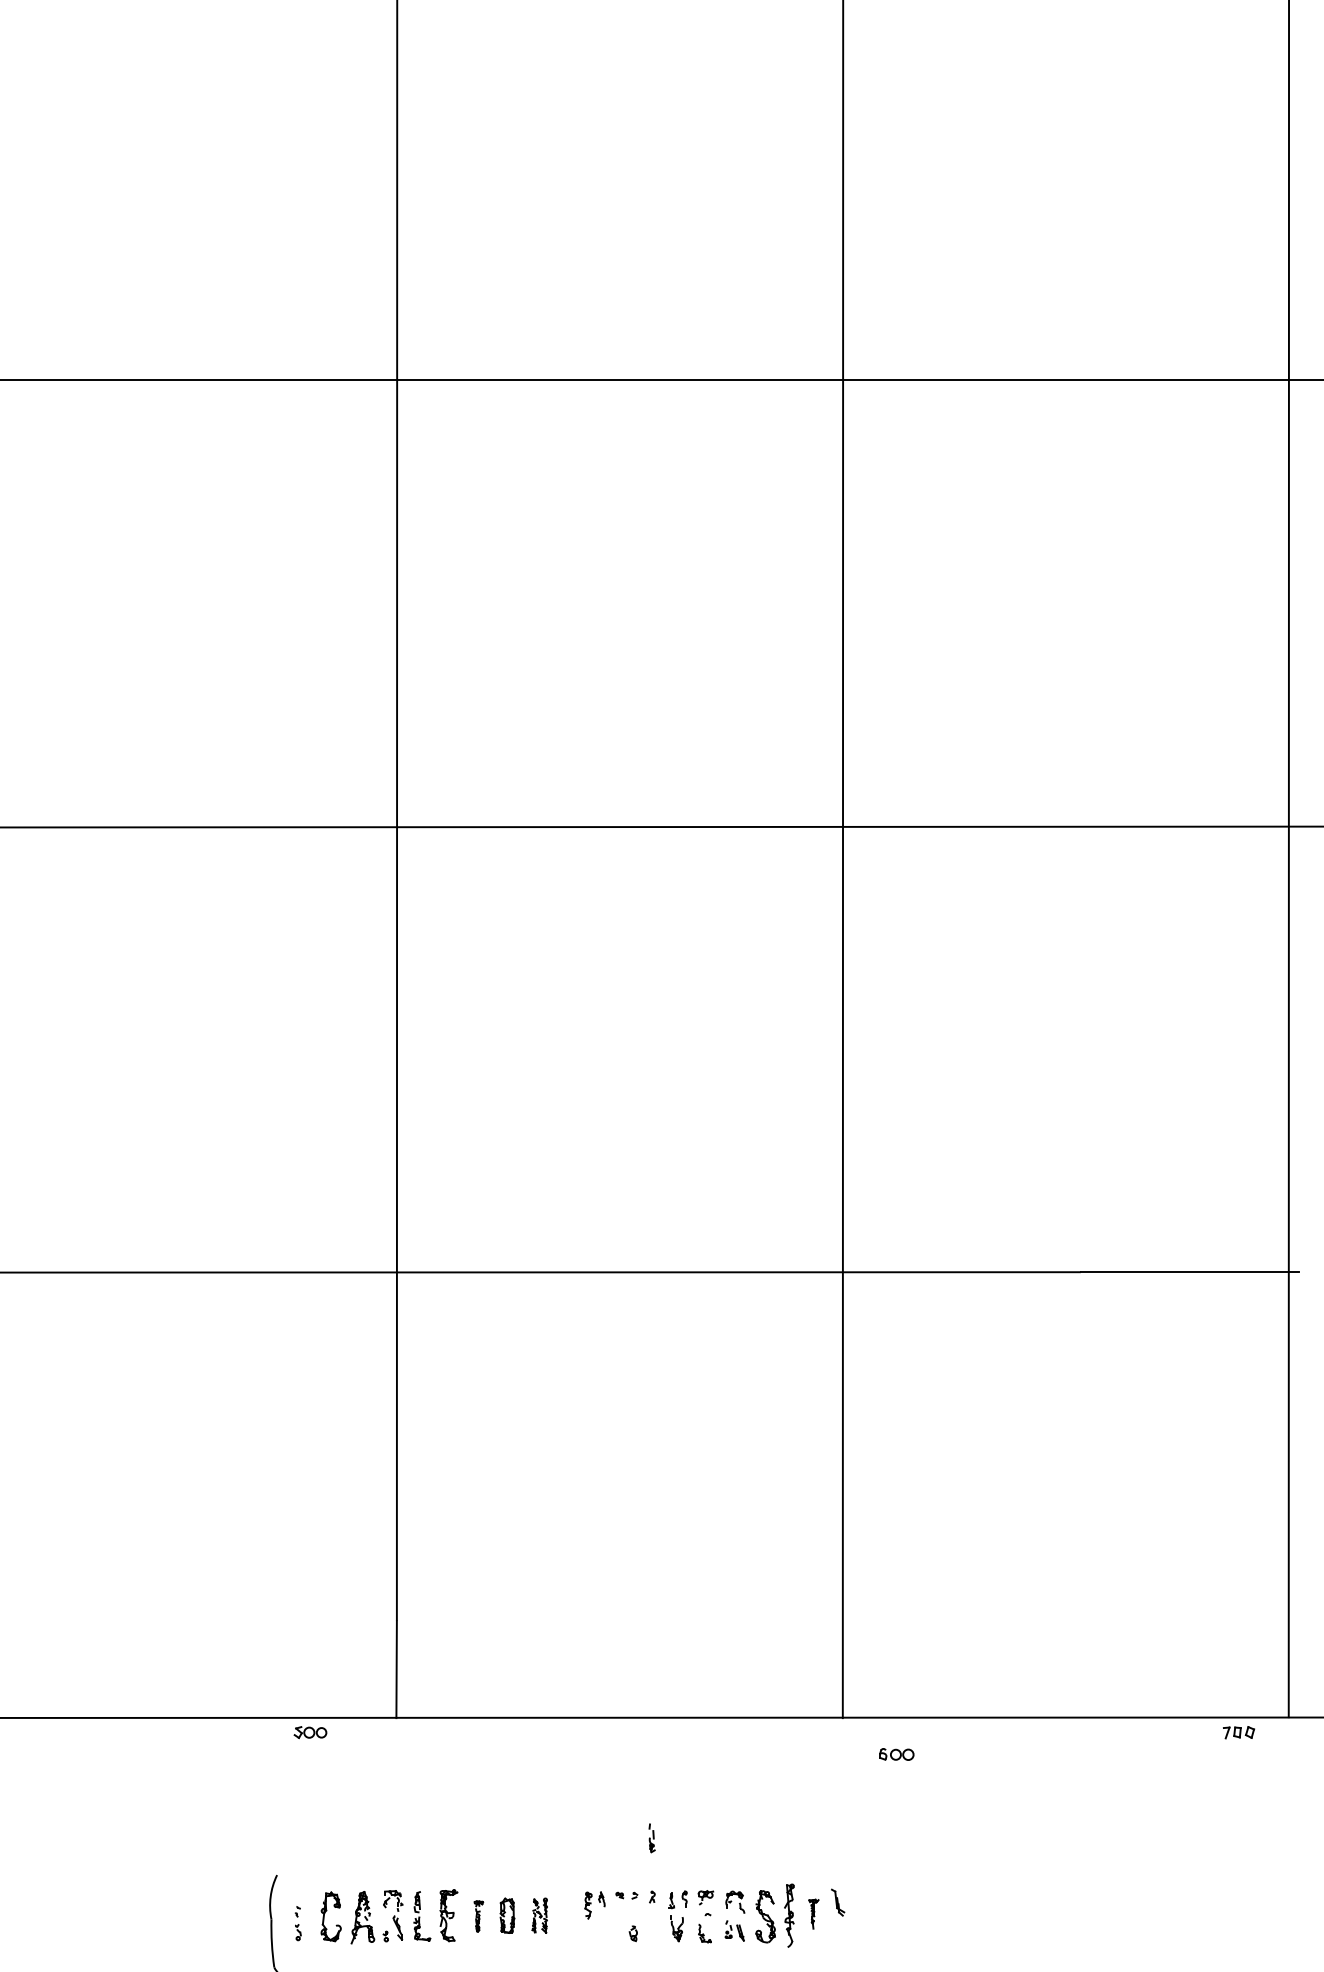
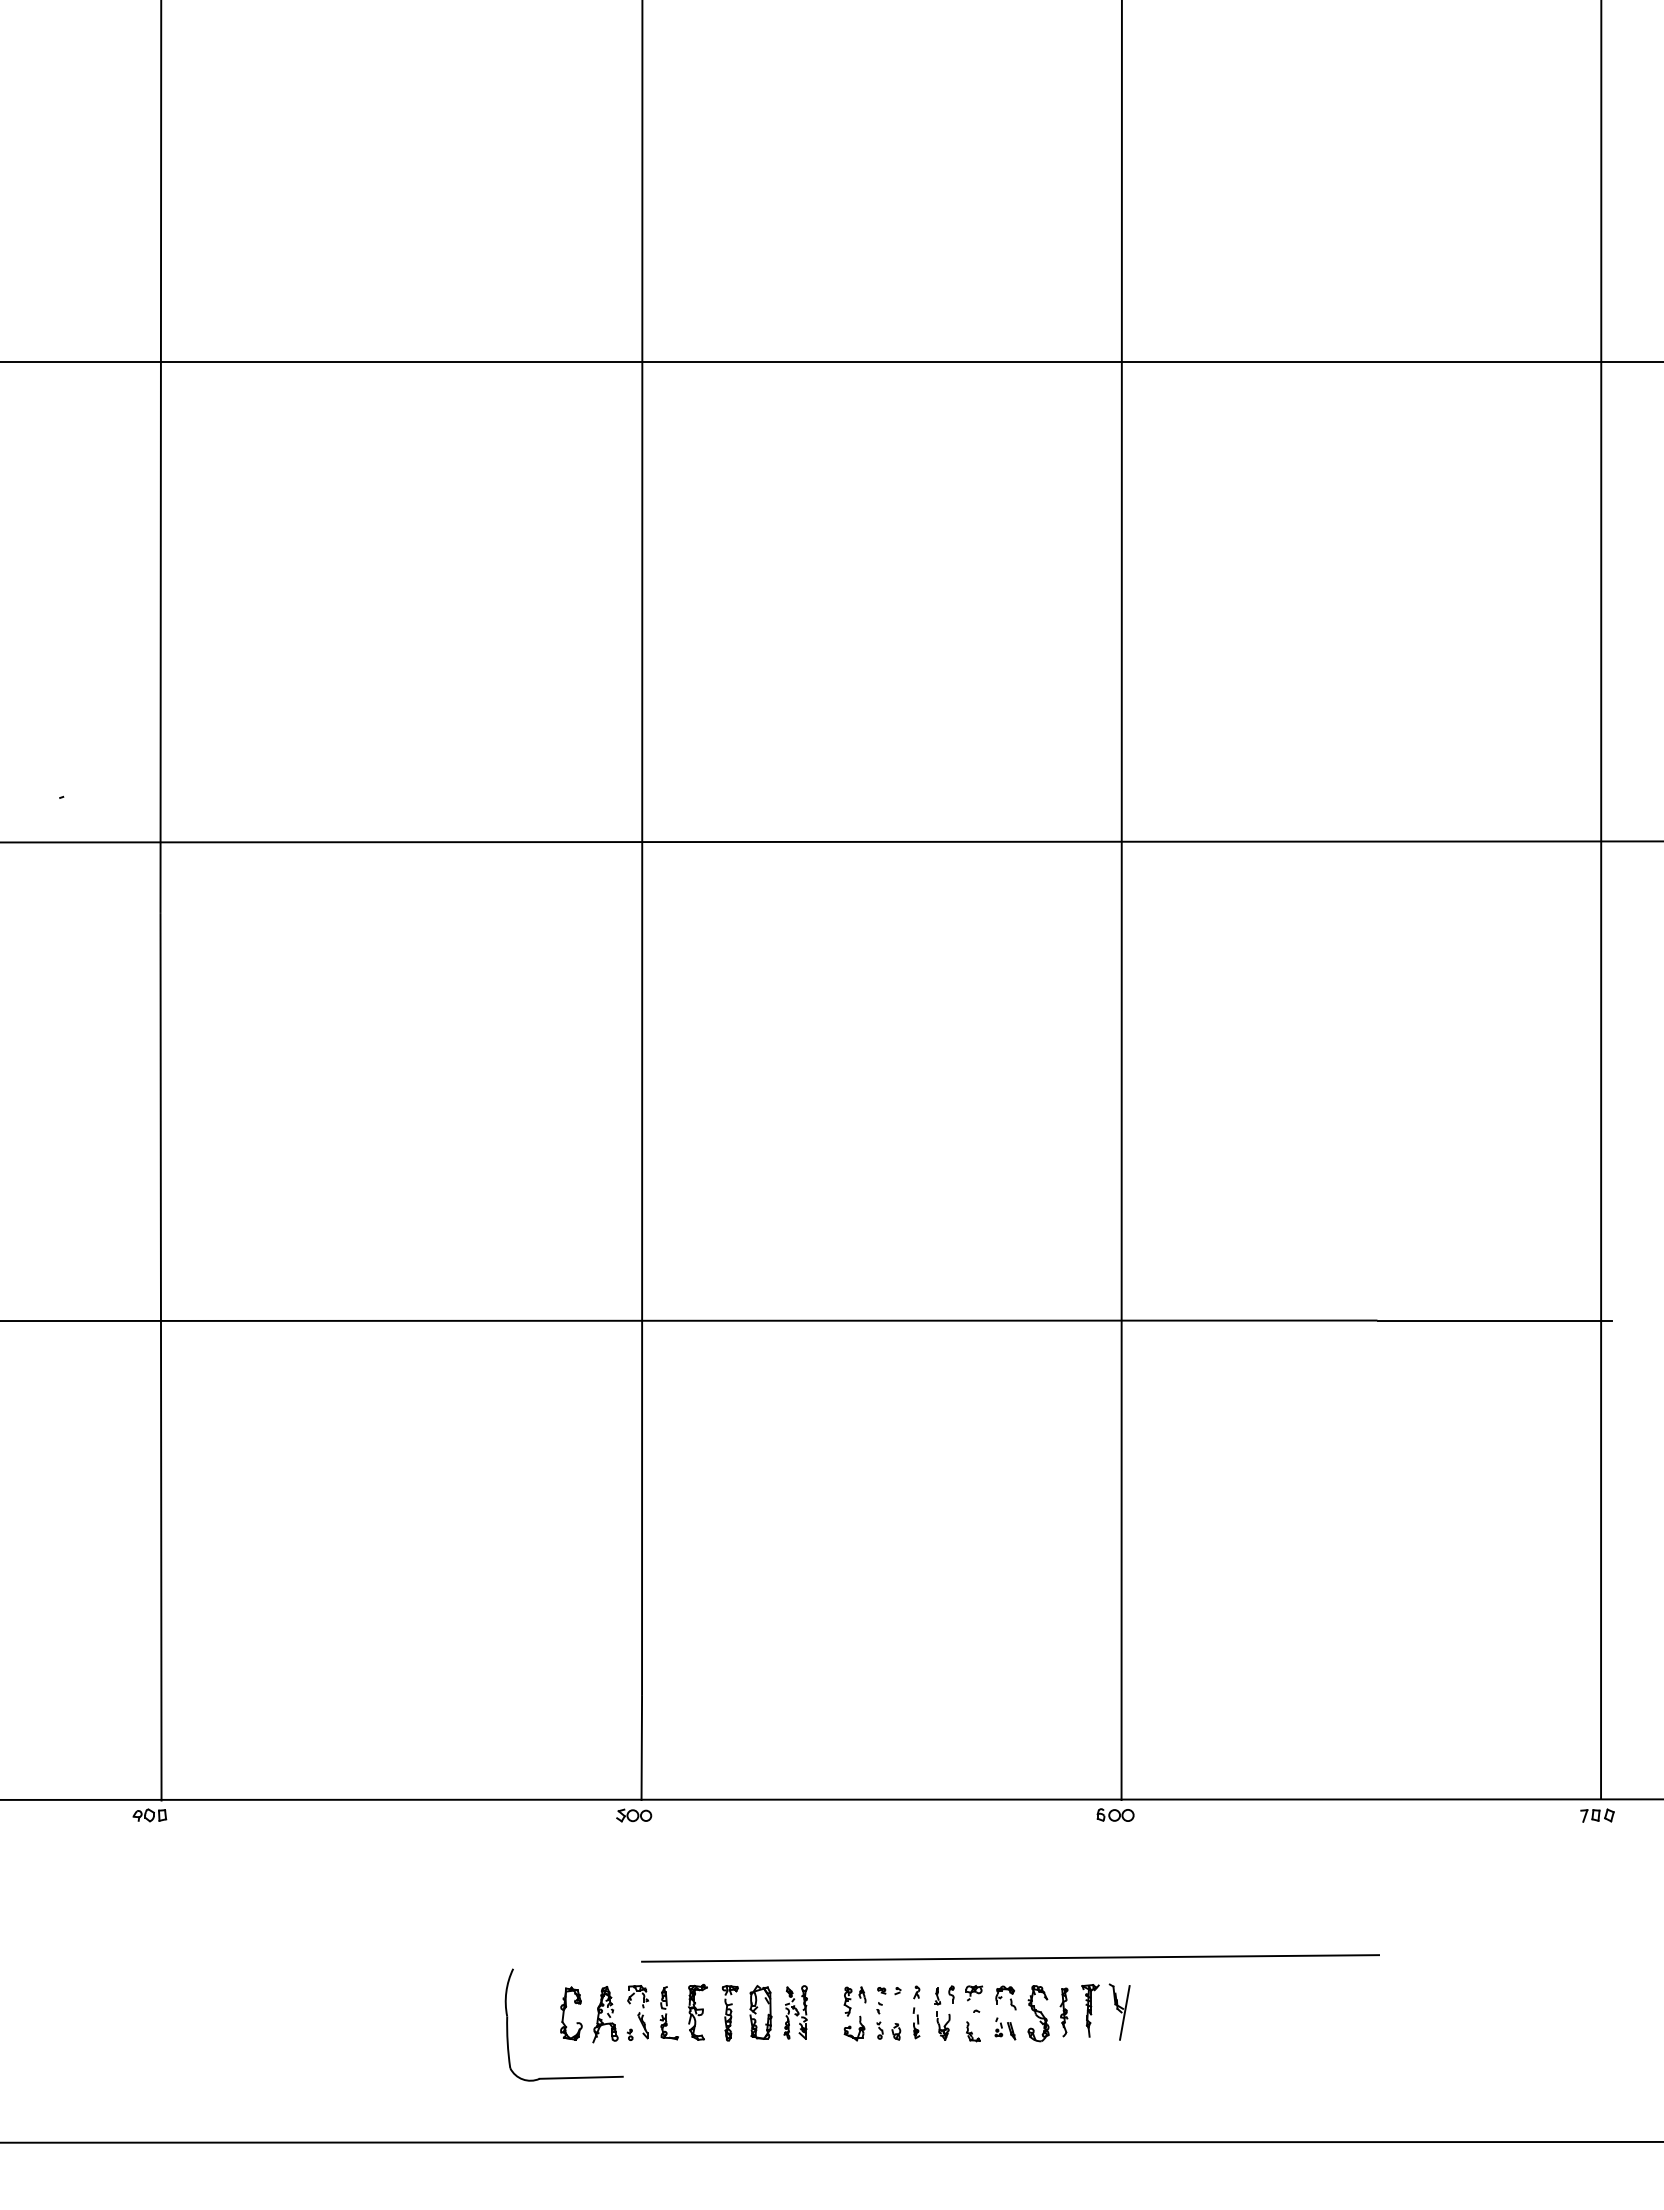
part: (310, 1732) -> (634, 1815), moved
part: (1238, 1732) -> (1597, 1815), moved
part: (896, 1753) -> (1115, 1814), moved
part: (652, 1838) -> (916, 2023), moved
line: (739, 1865) -> (1010, 1958), added
part: (813, 1913) -> (1090, 2010), size x1.67
part: (507, 1915) -> (760, 2012), size x1.43
part: (539, 1915) -> (795, 2012), size x1.43
part: (788, 1915) -> (1063, 2012), size x0.71
line: (845, 1915) -> (1124, 2012), added
part: (478, 1916) -> (729, 2013), size x1.67
part: (297, 1923) -> (879, 2020), moved
part: (594, 1930) -> (854, 2028), added

